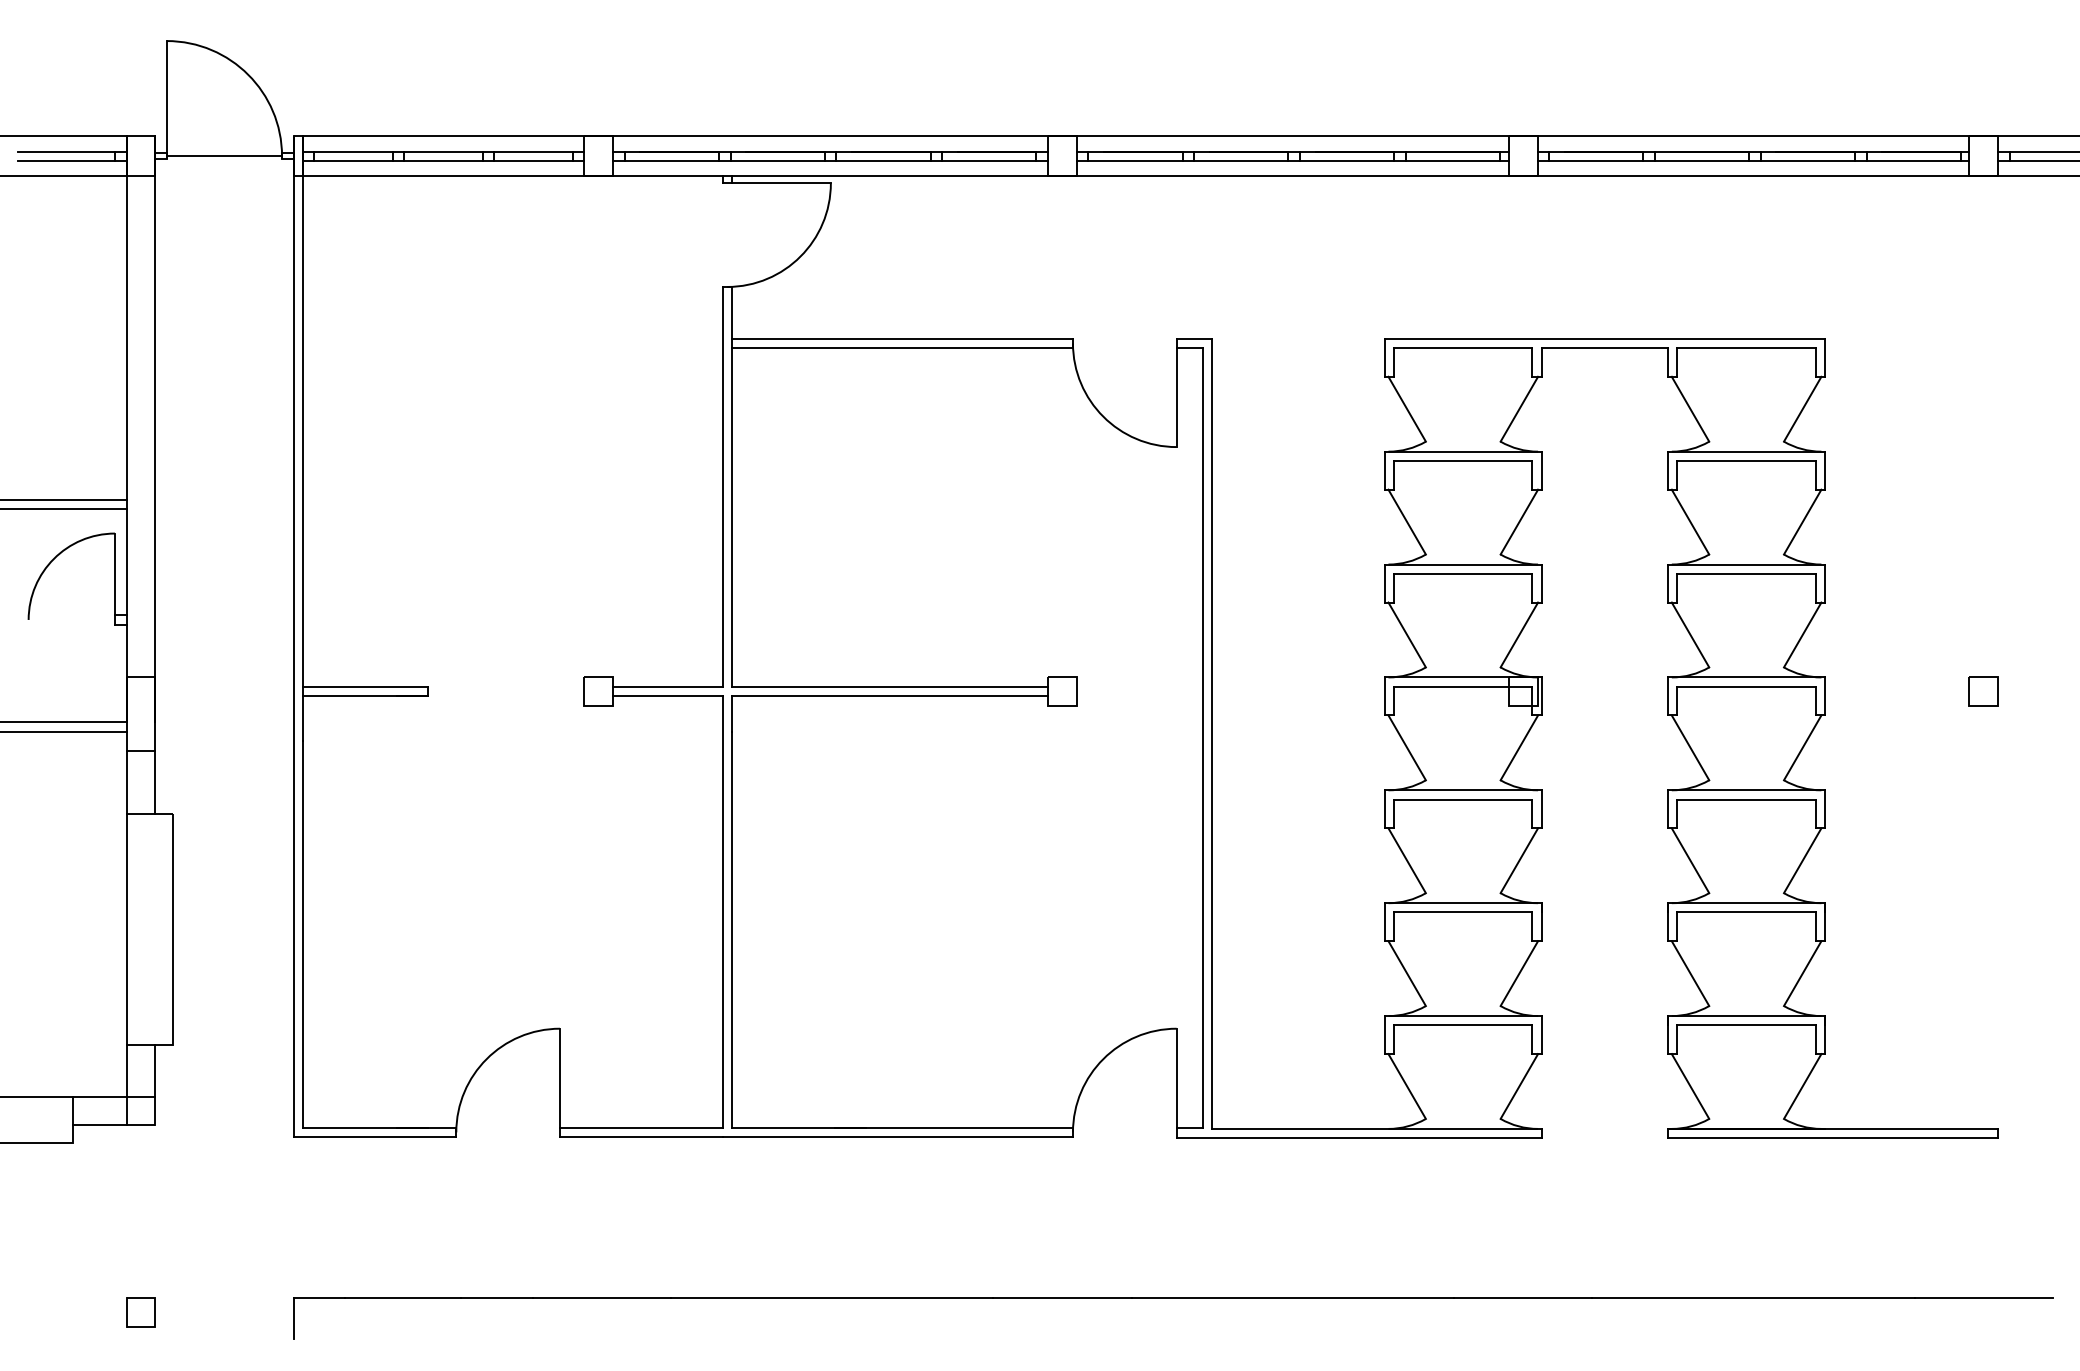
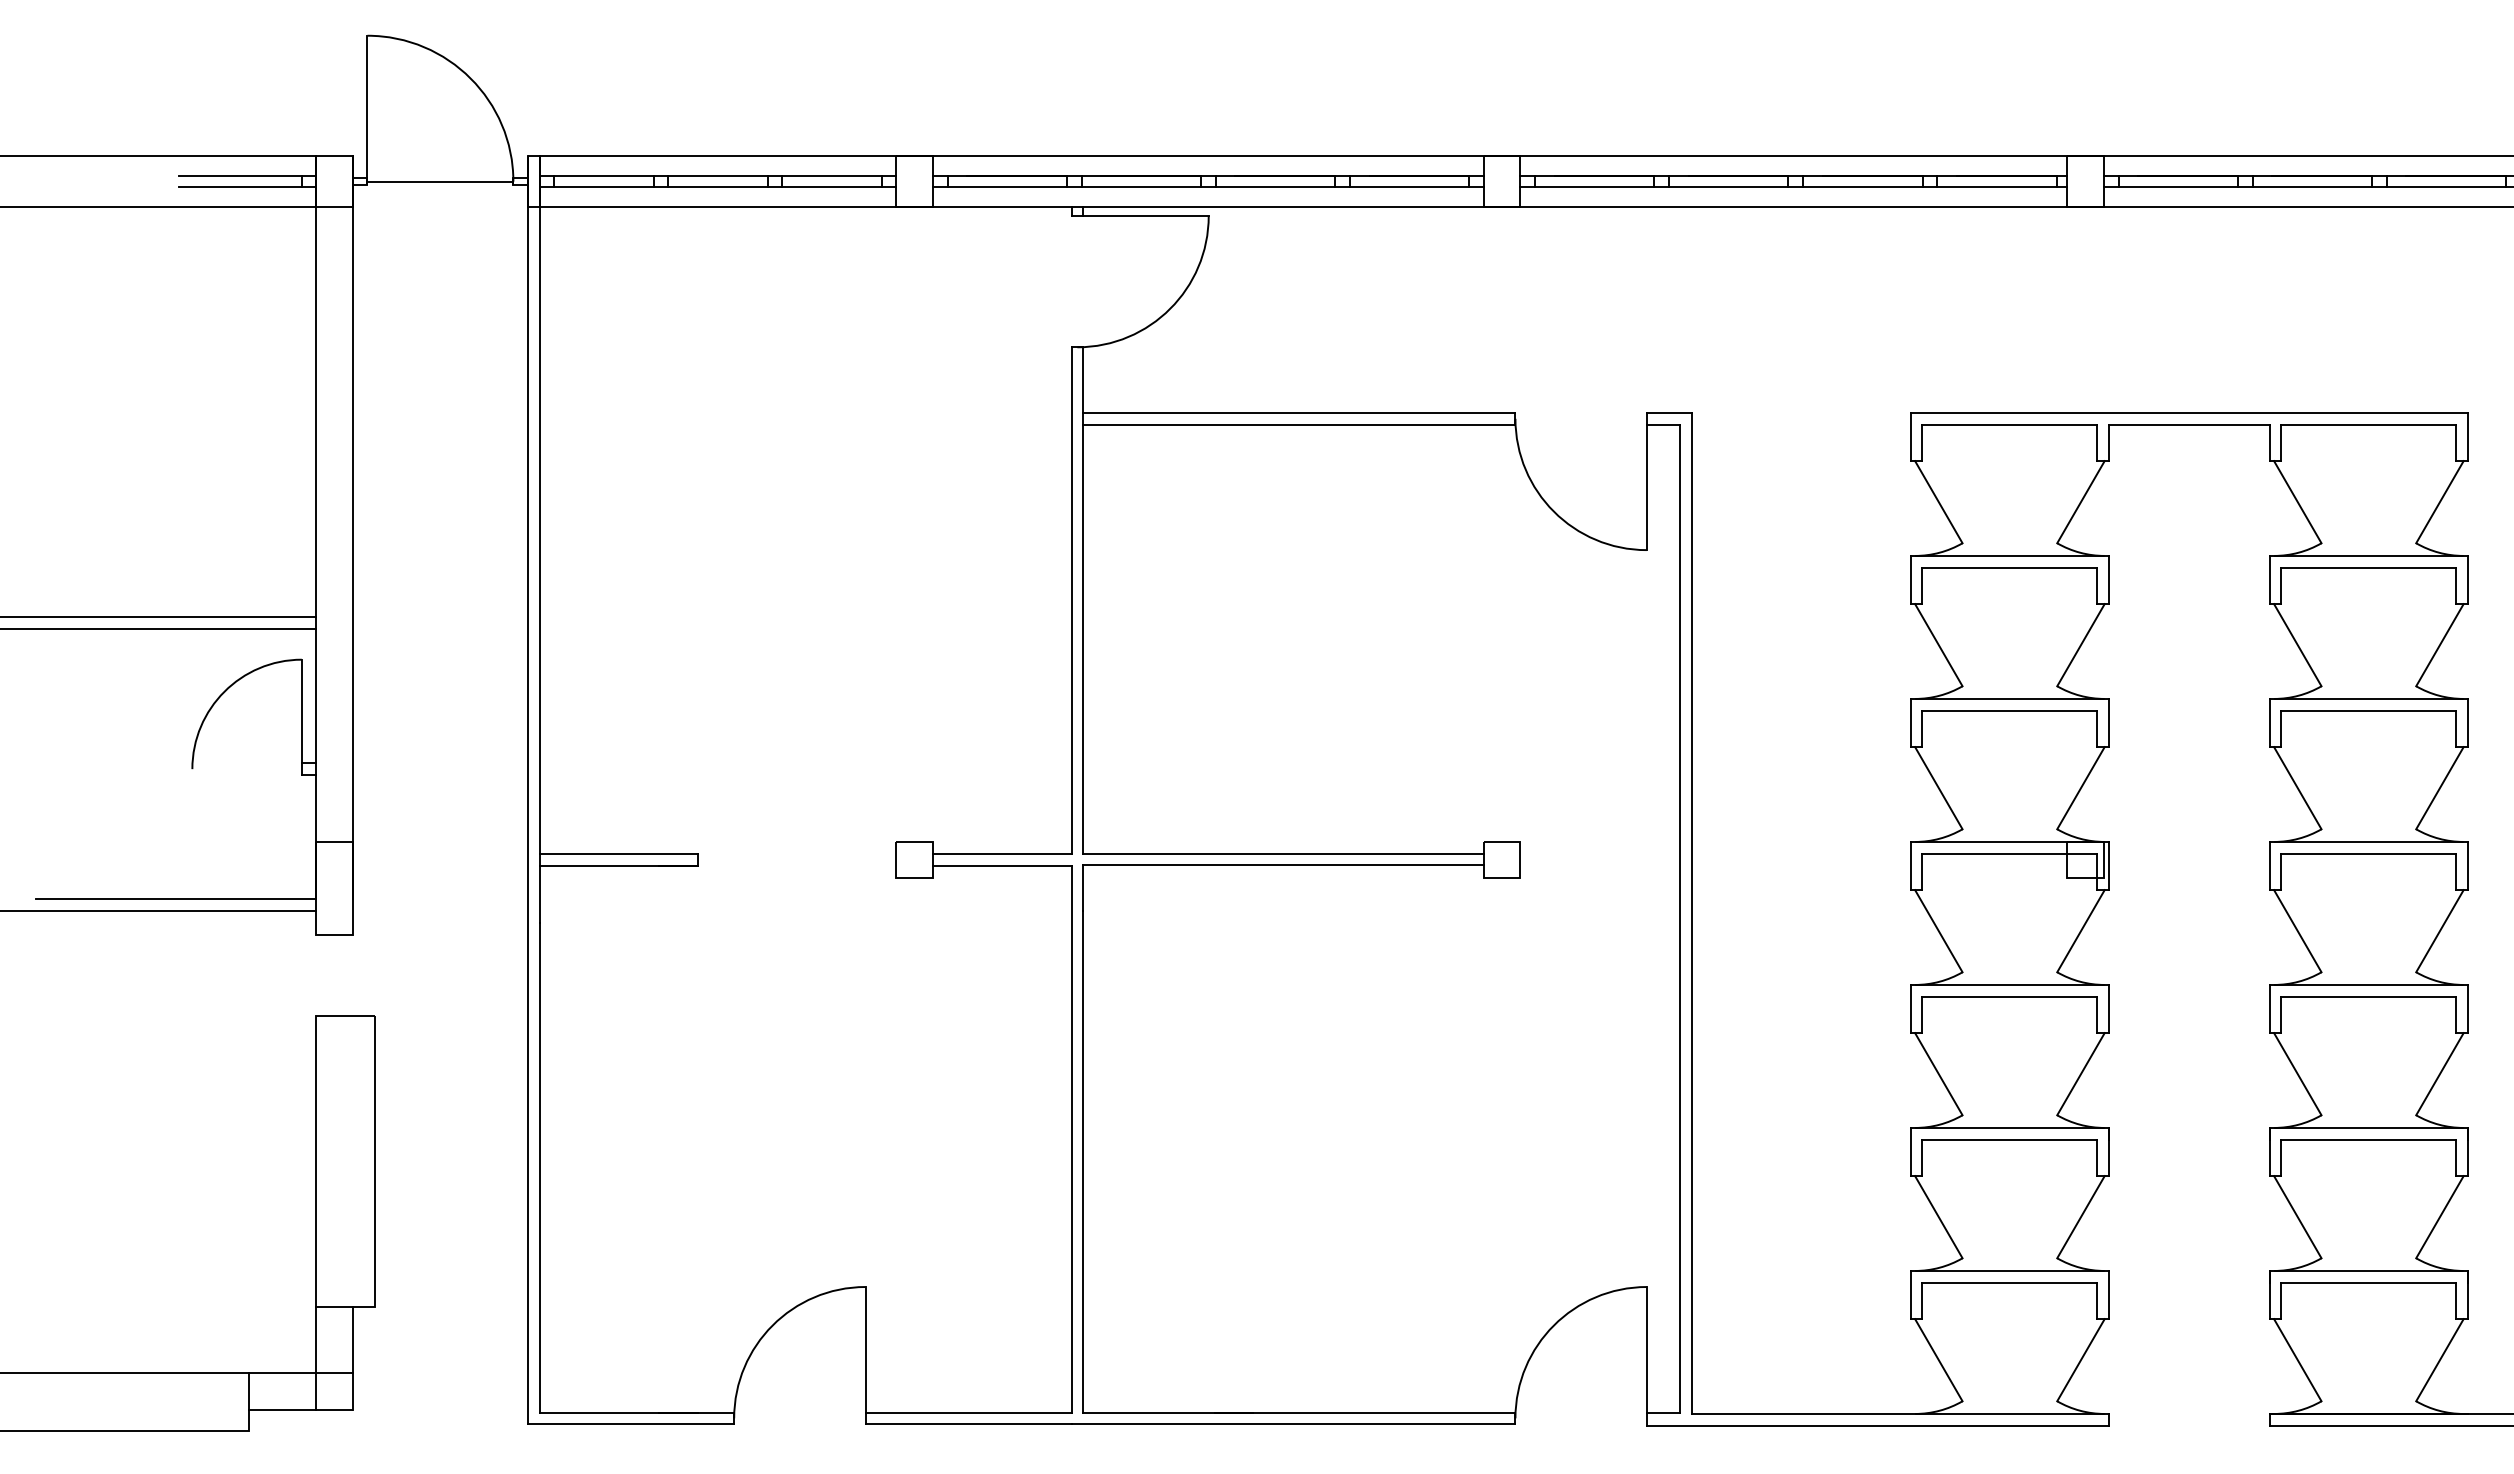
line: (126, 782) -> (316, 975), removed
line: (155, 782) -> (353, 975), removed

